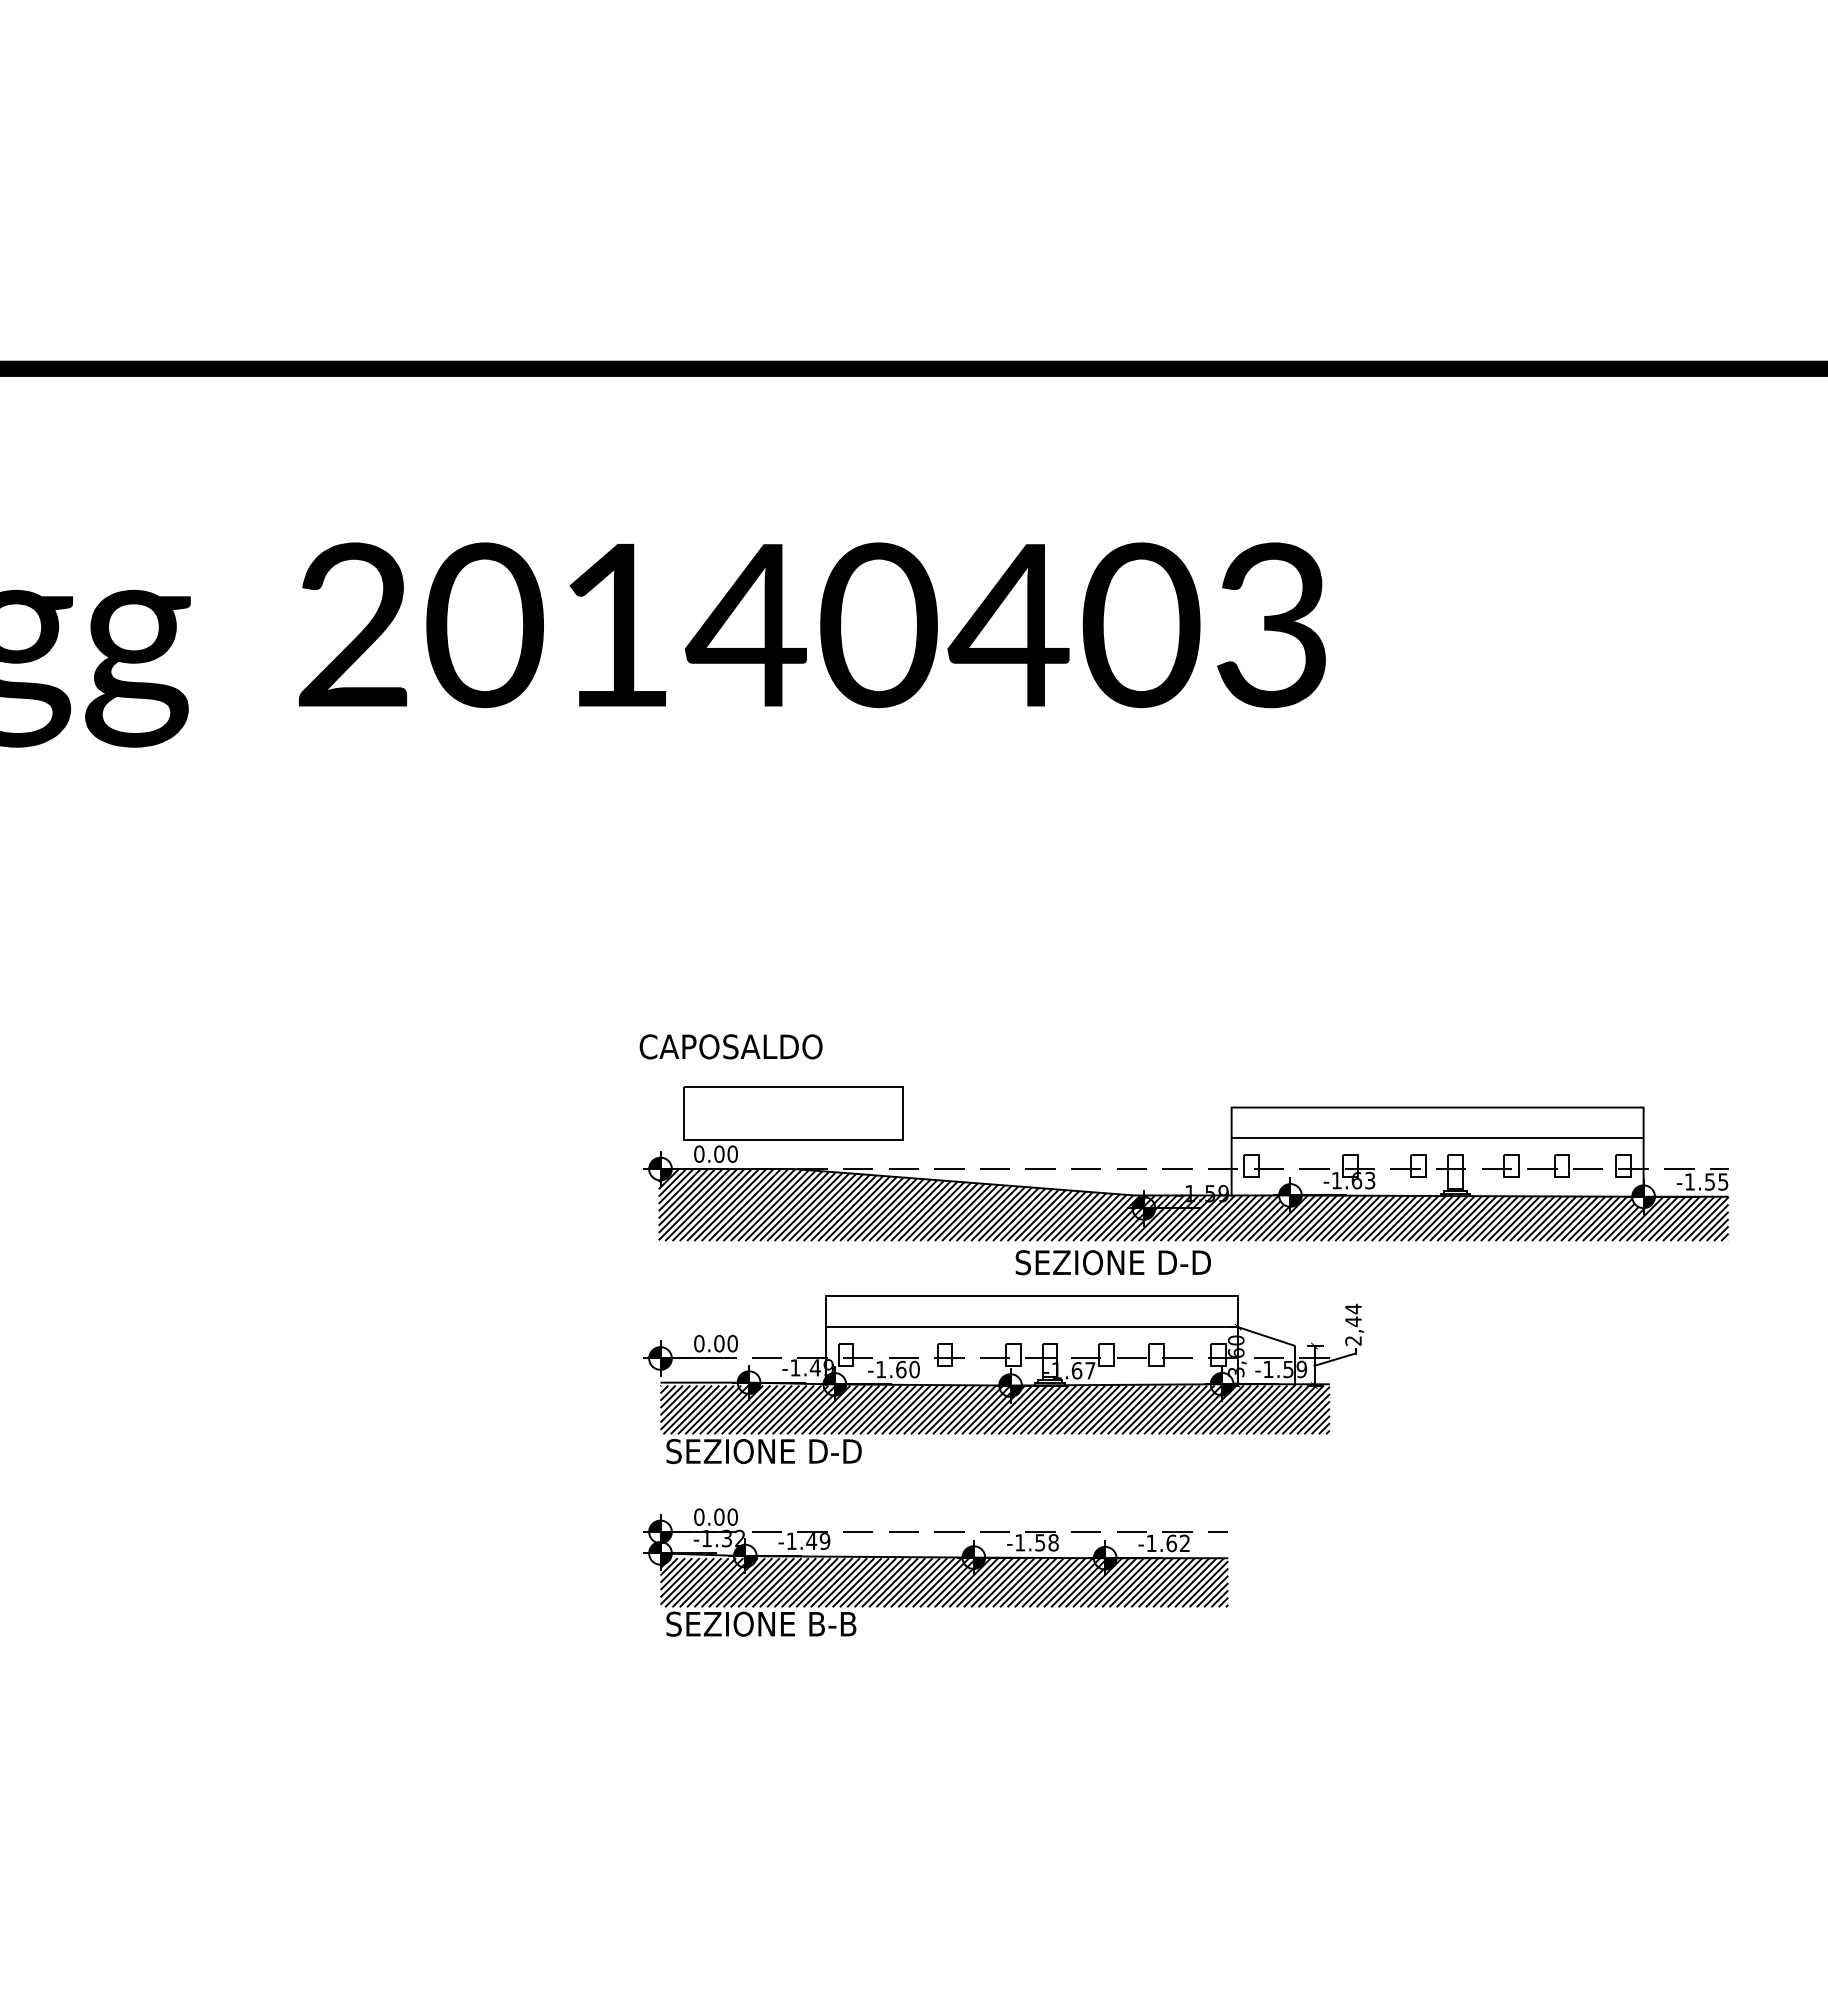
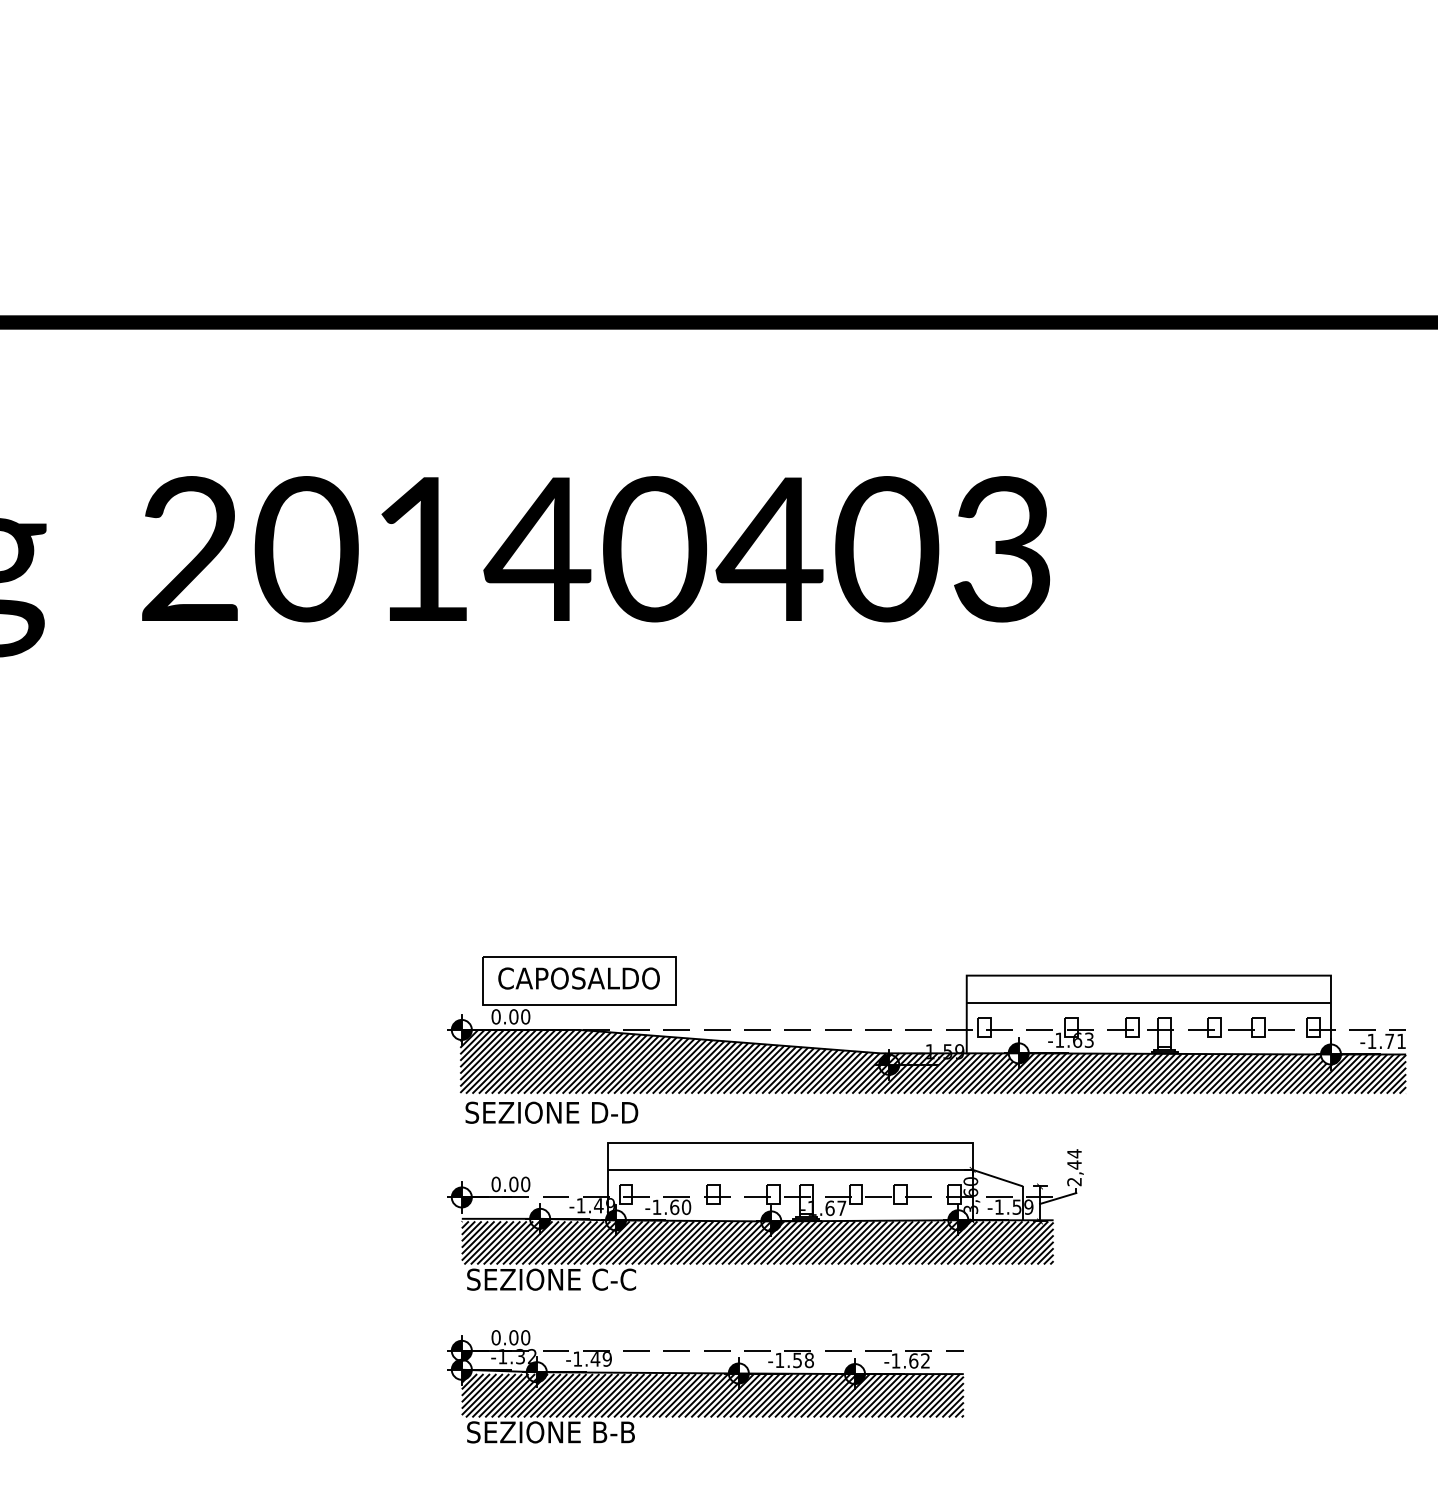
text: (730, 1046) -> (578, 978), moved
text: (1716, 1181) -> (1395, 1040), -1.55 -> -1.71
text: (1112, 1262) -> (551, 1112), moved
text: (834, 1451) -> (615, 1279), SEZIONE D-D -> SEZIONE C-C

